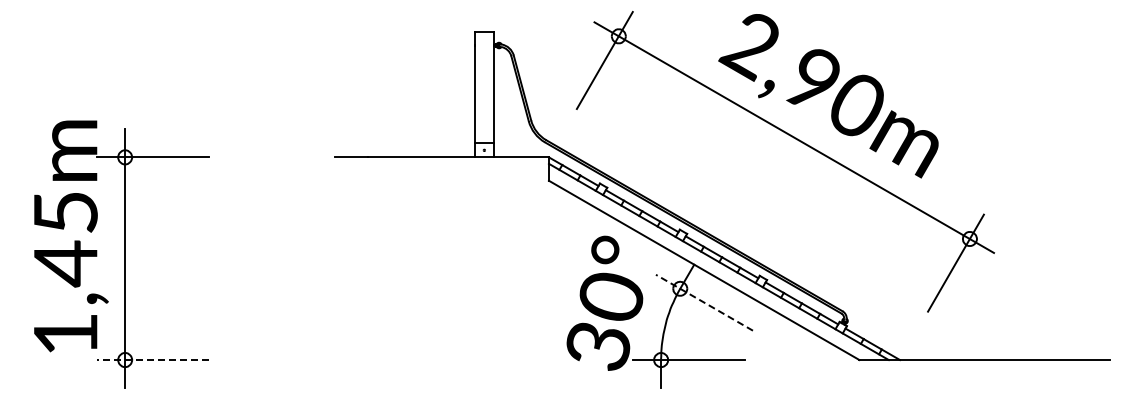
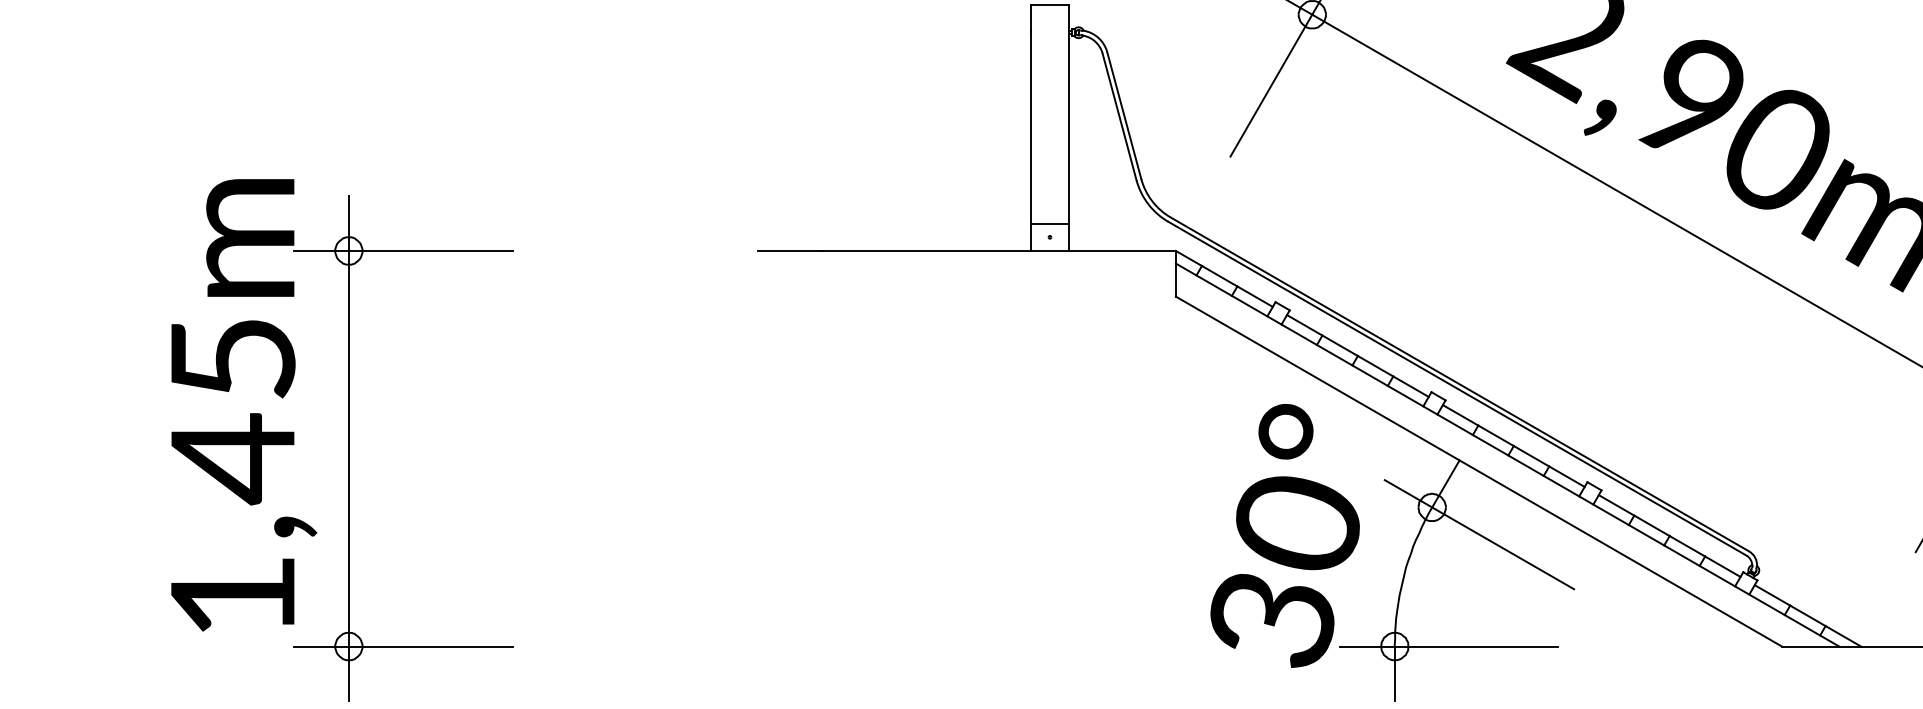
line: (704, 302) -> (1479, 534), dashed -> solid
line: (153, 360) -> (404, 647), dashed -> solid

